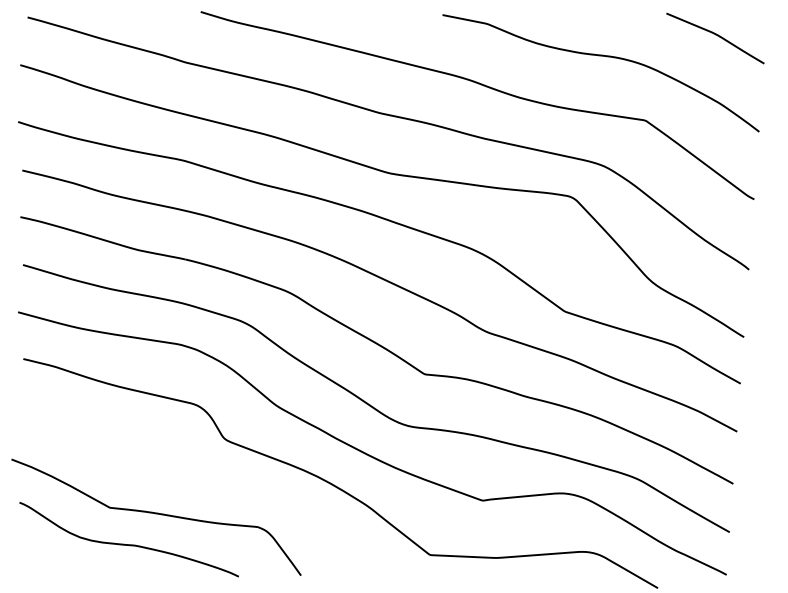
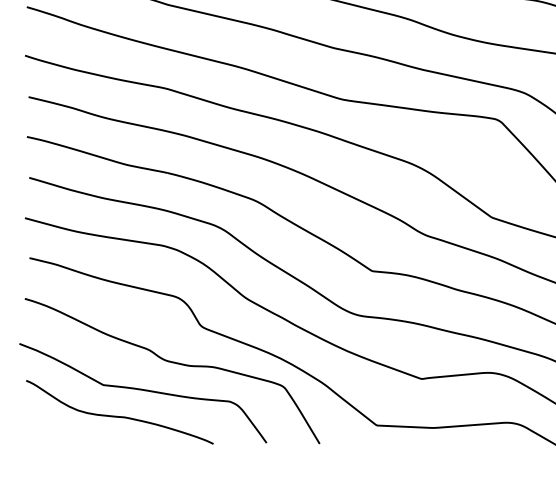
curve: (191, 482) -> (173, 363), added

